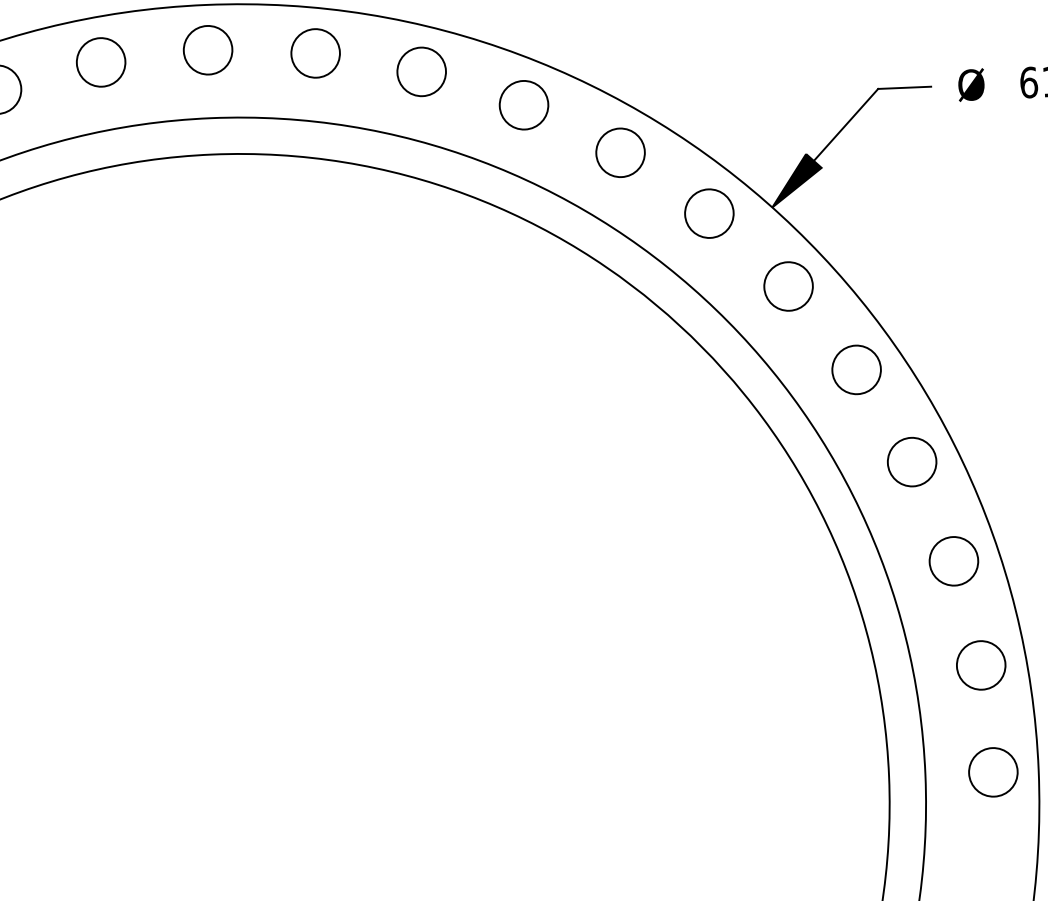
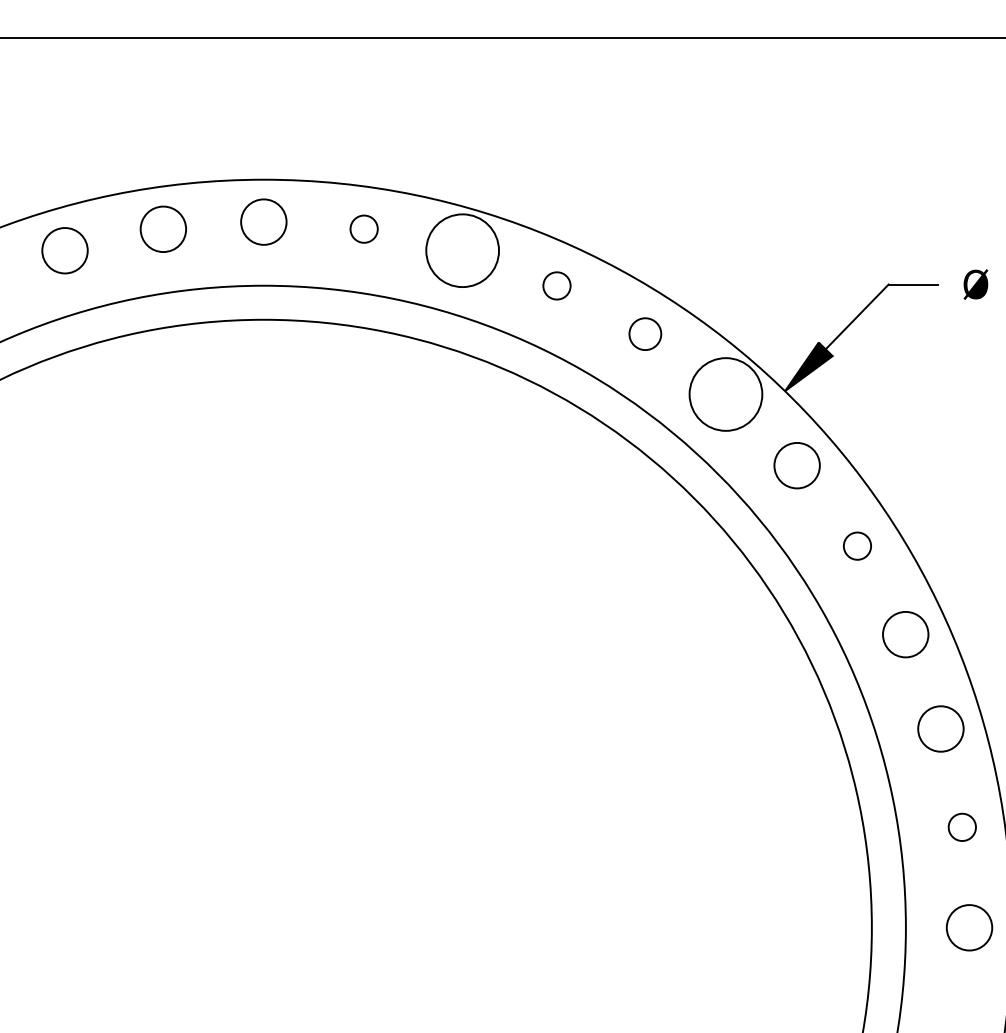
circle: (314, 52) -> (363, 228), size x0.6
circle: (421, 71) -> (462, 250), size x1.6
circle: (523, 104) -> (556, 285), size x0.6
circle: (620, 152) -> (645, 333), size x0.7
circle: (708, 213) -> (725, 394), size x1.6
circle: (856, 369) -> (857, 545), size x0.6
circle: (981, 665) -> (962, 827), size x0.6

